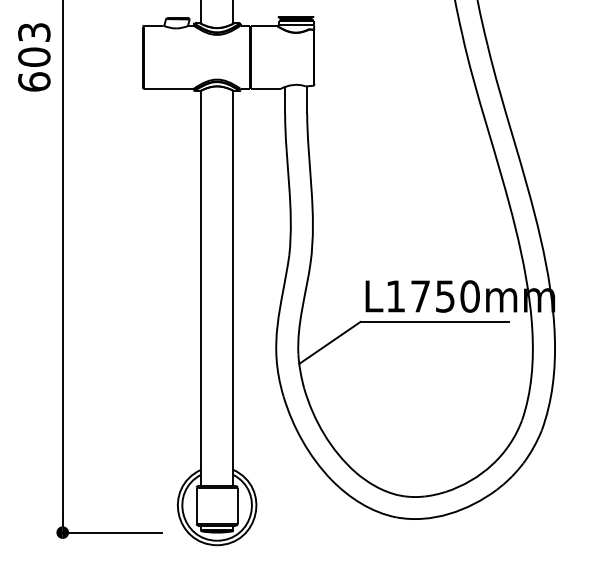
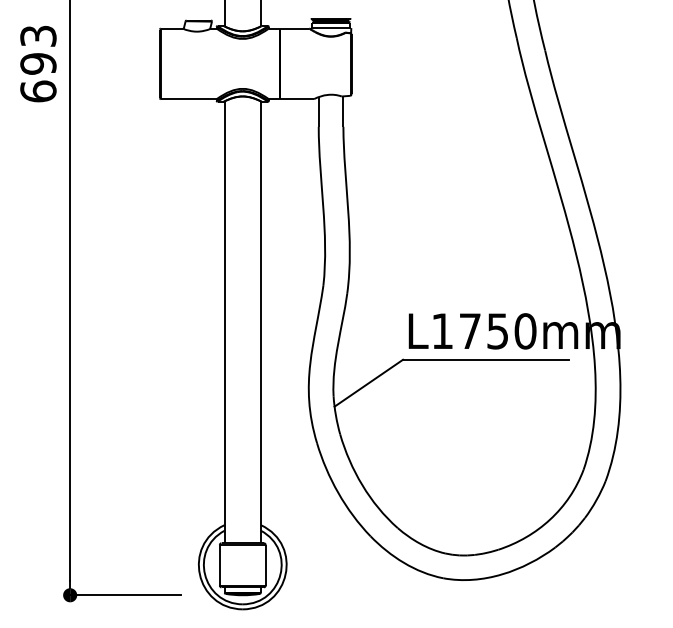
text: (34, 56) -> (38, 63), 603 -> 693

